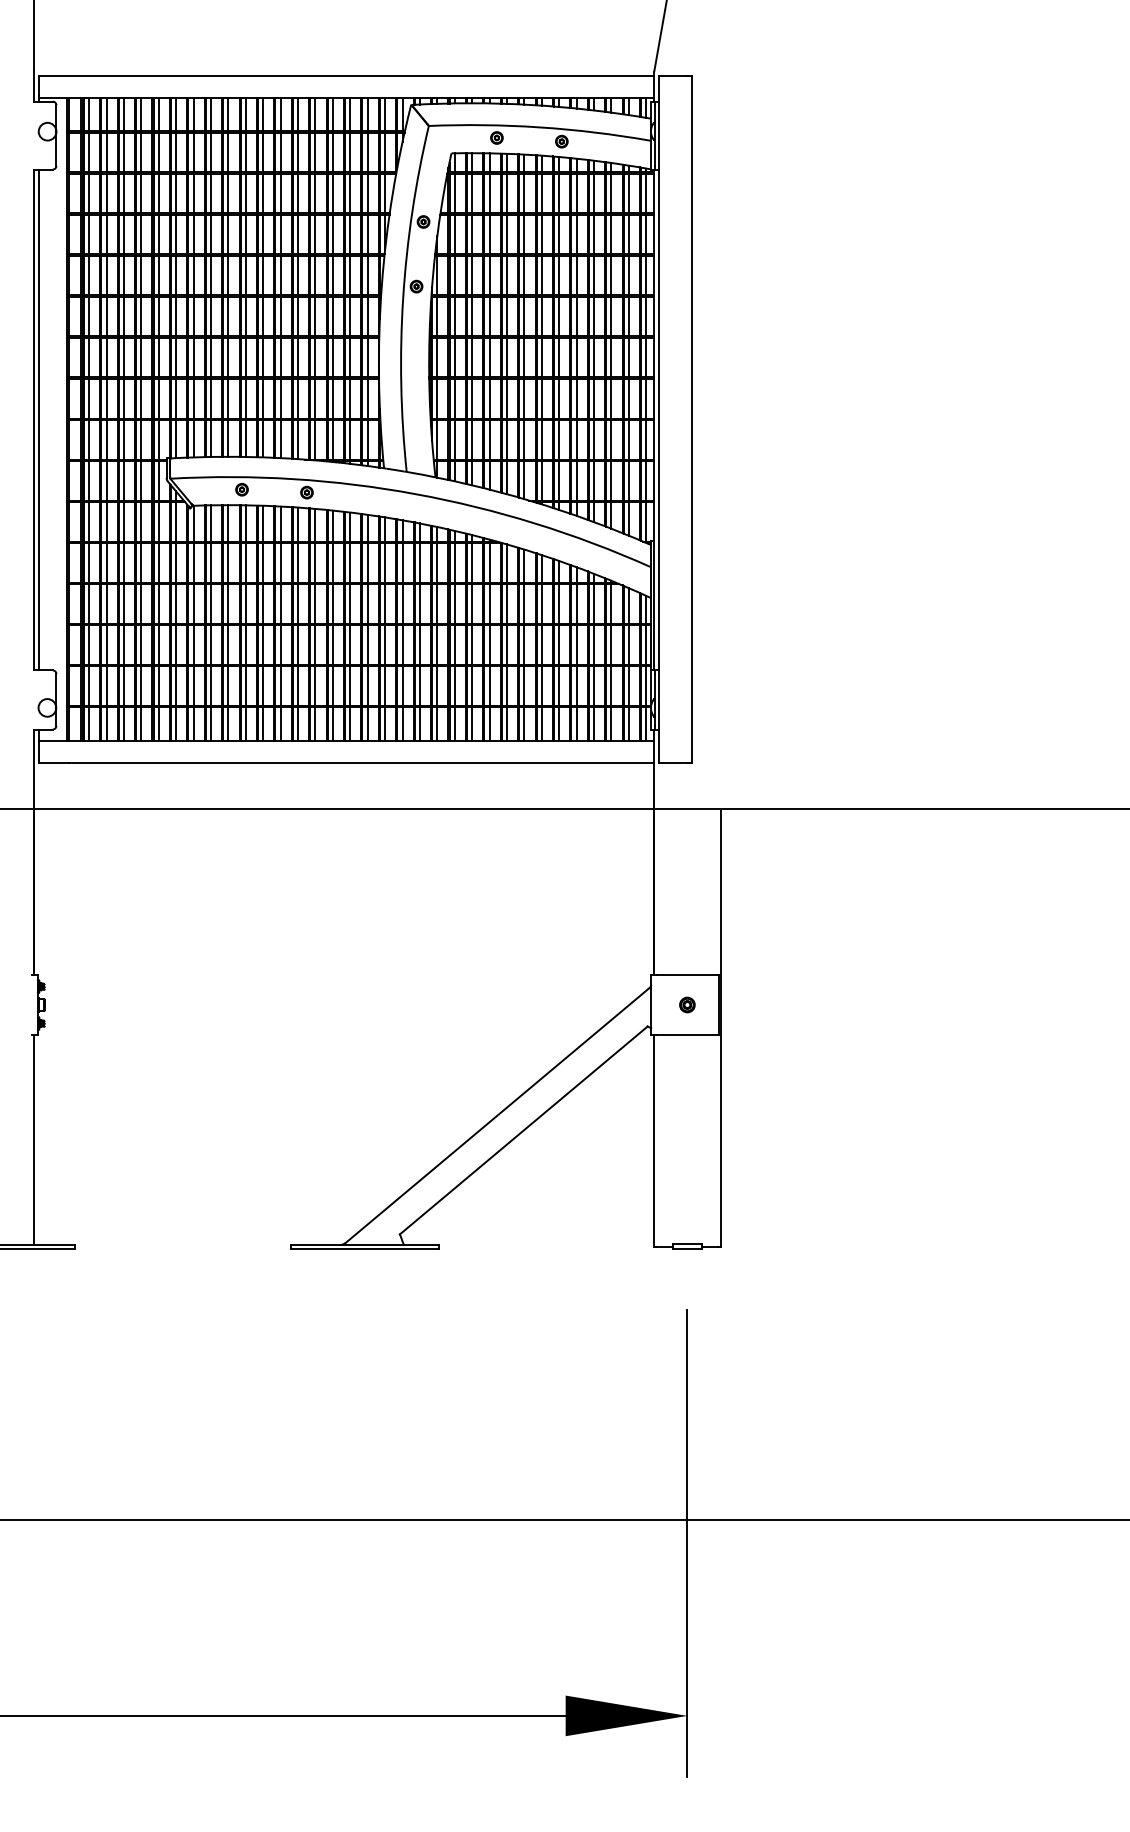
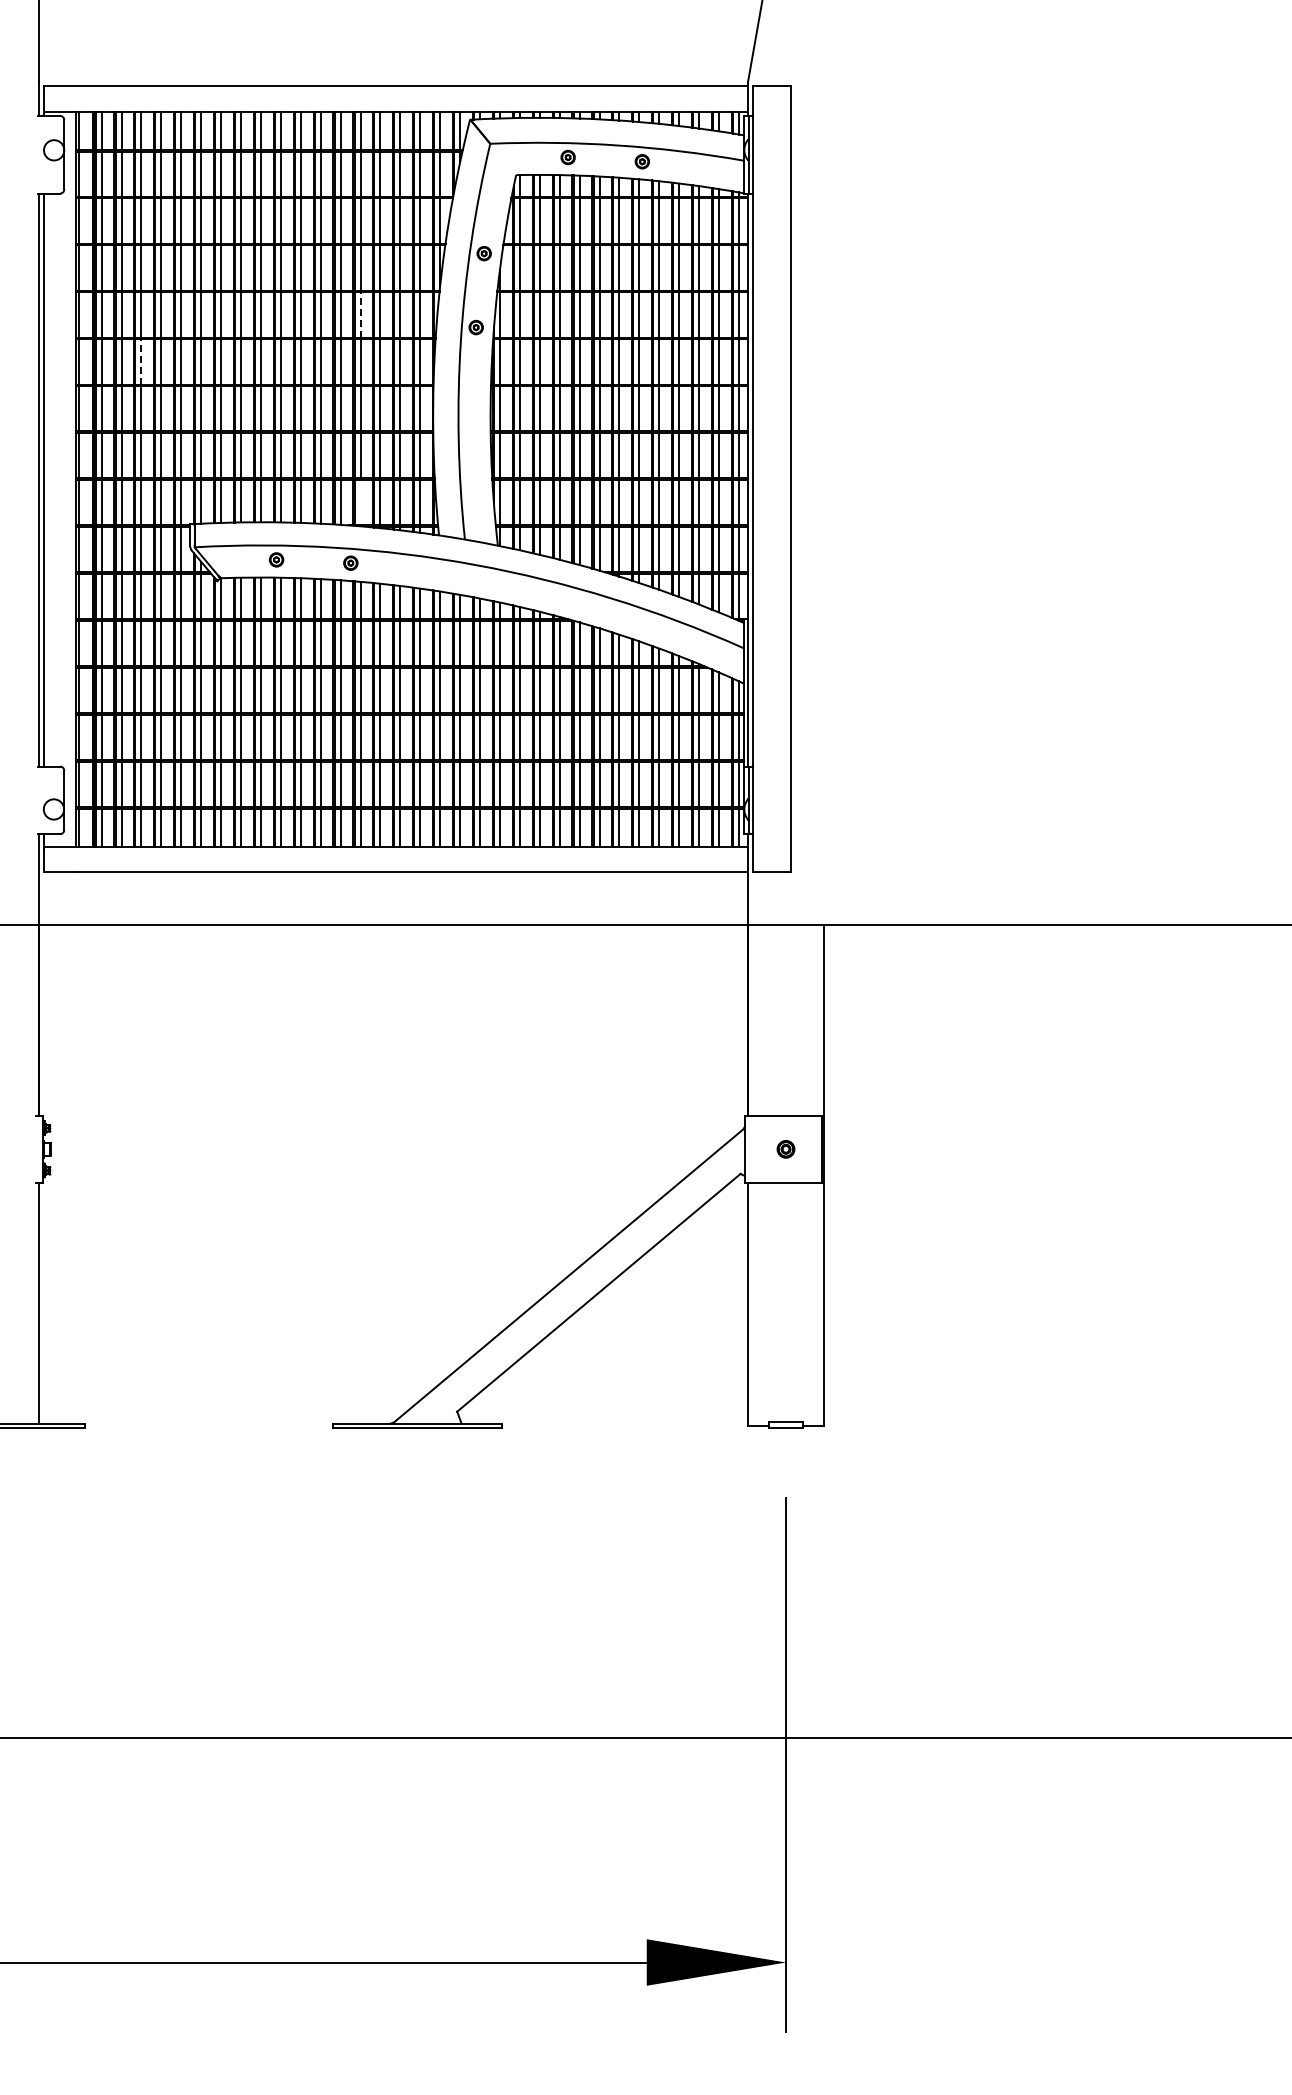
line: (315, 275) -> (360, 314), solid -> dashed
line: (123, 316) -> (141, 361), solid -> dashed
line: (315, 439) -> (360, 502), removed

